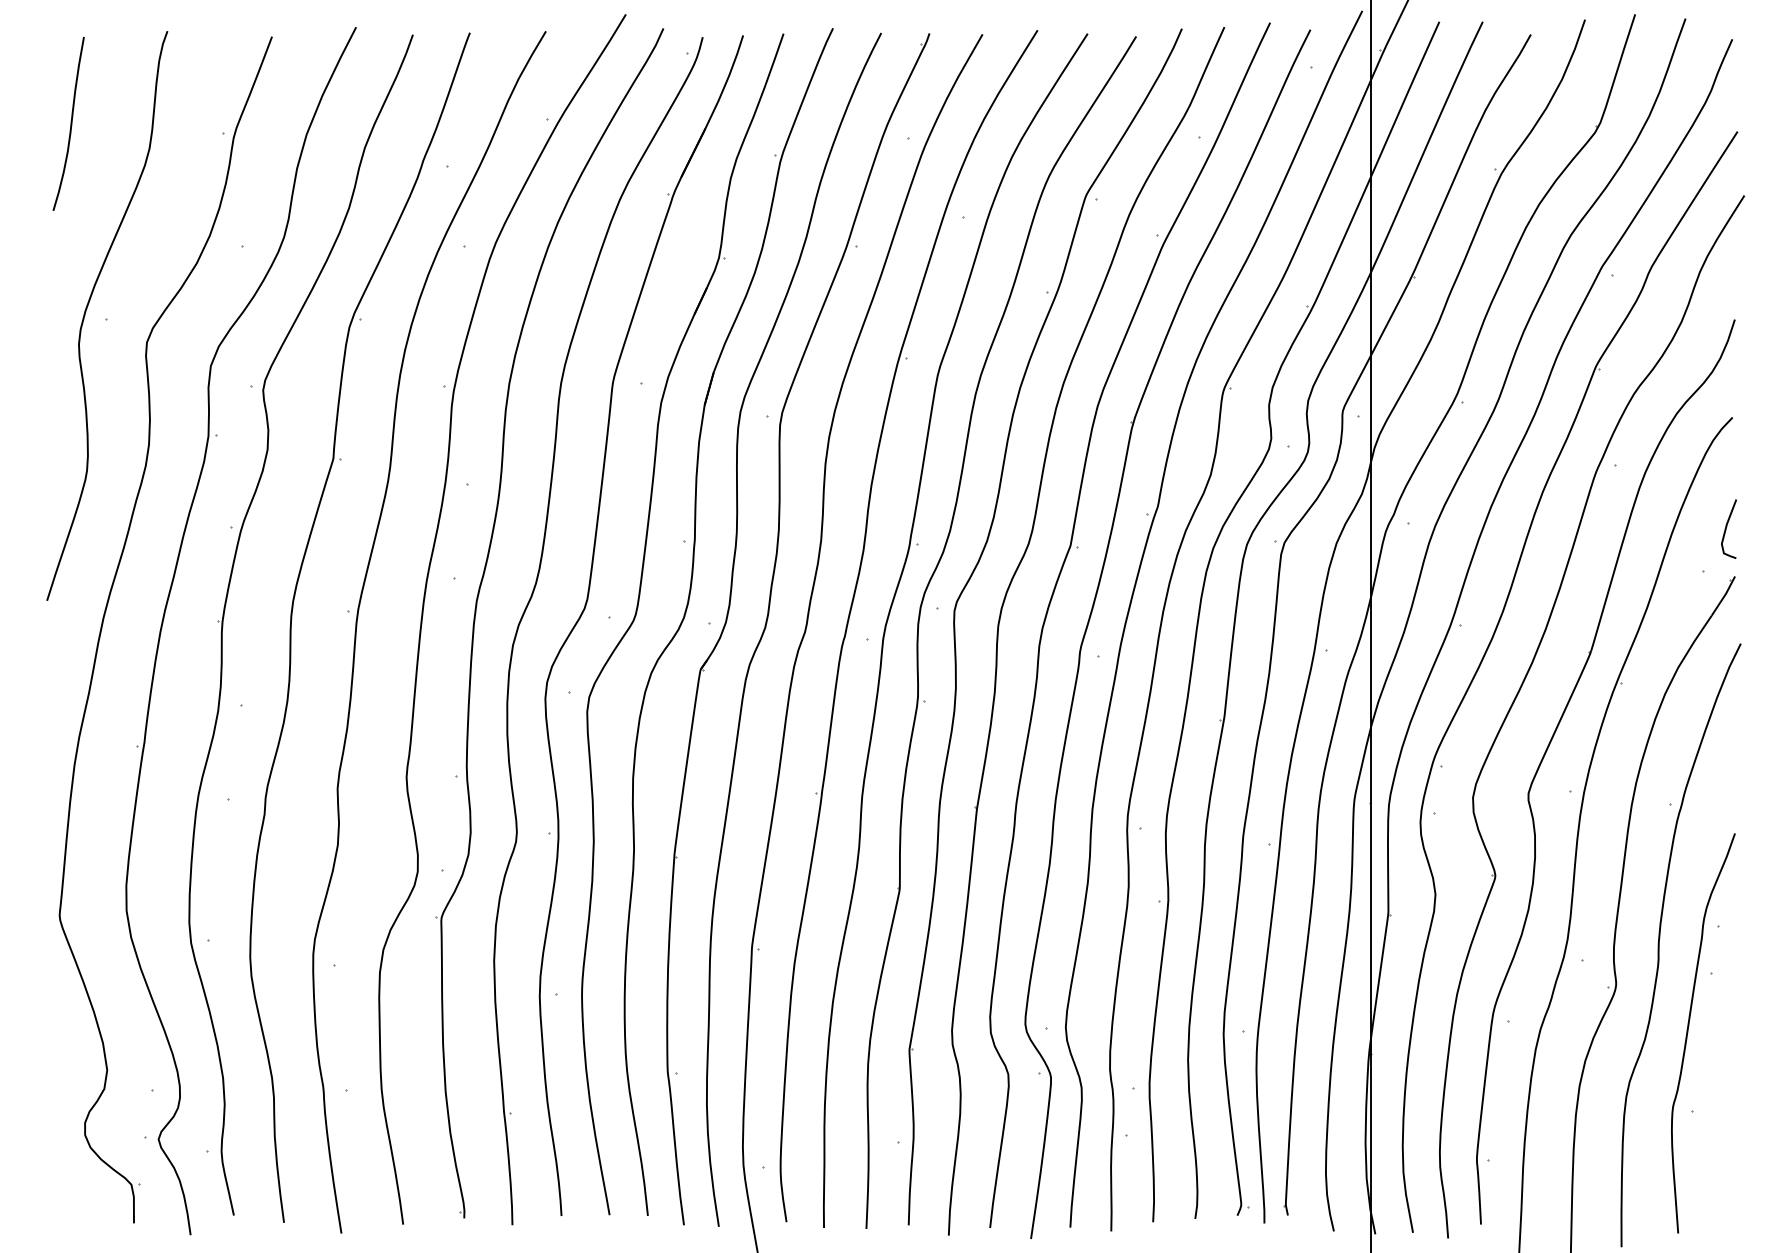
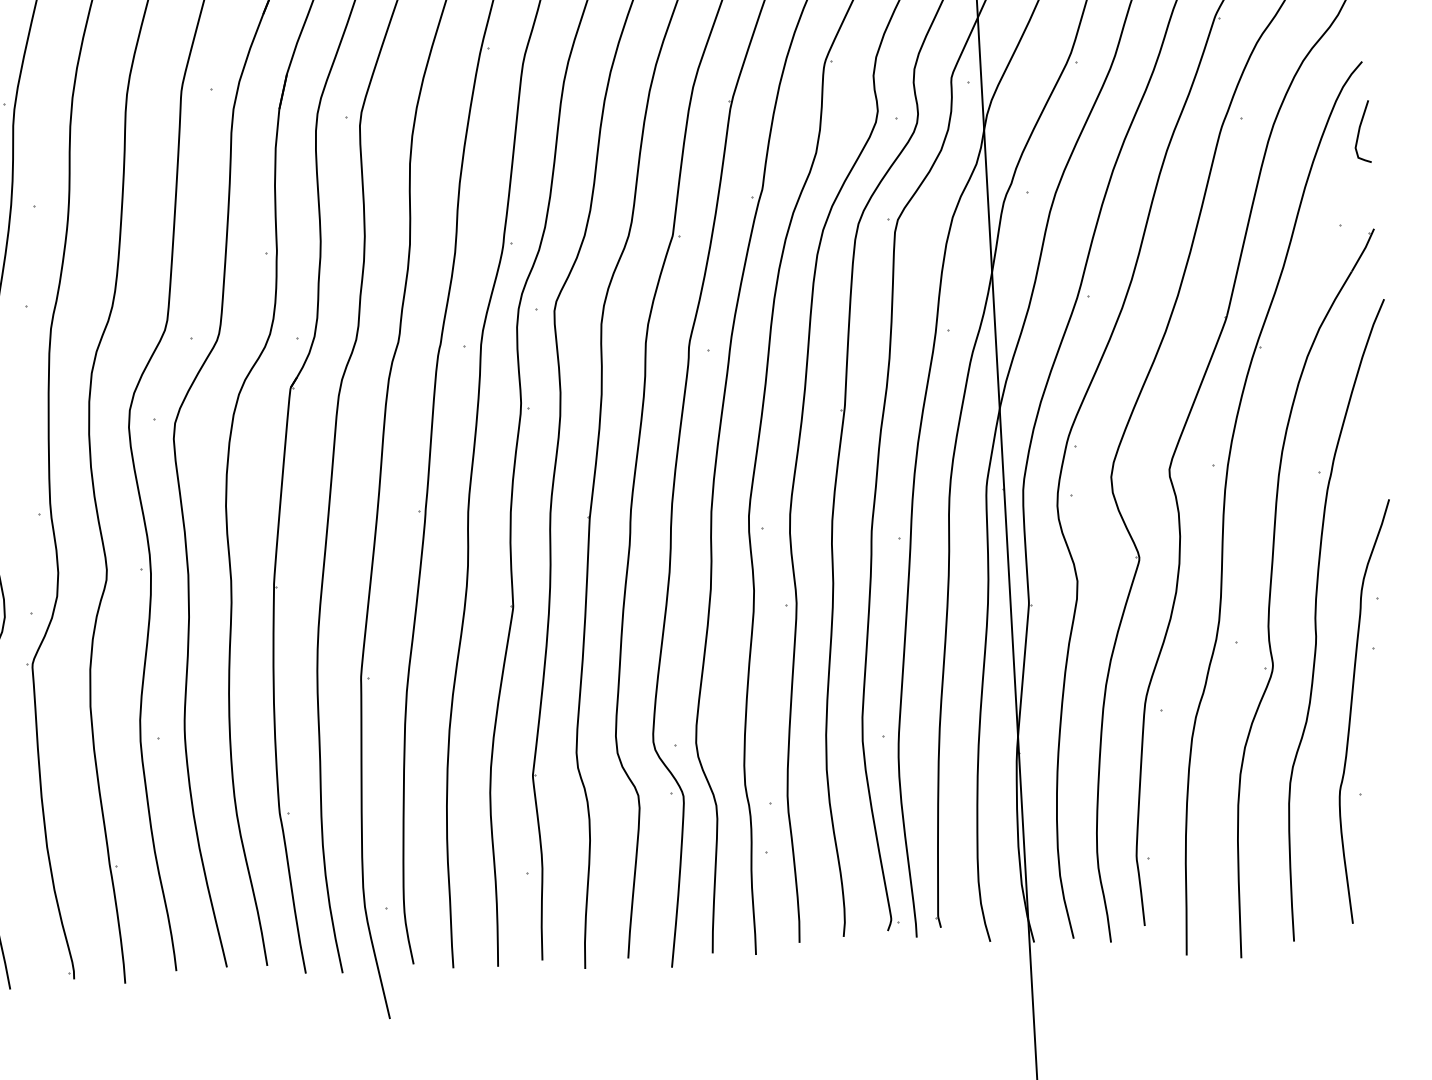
curve: (1726, 528) -> (1359, 131), moved

